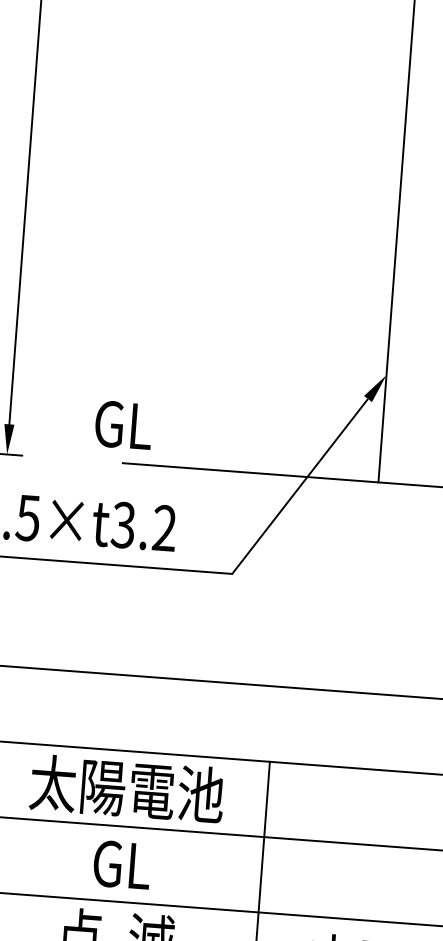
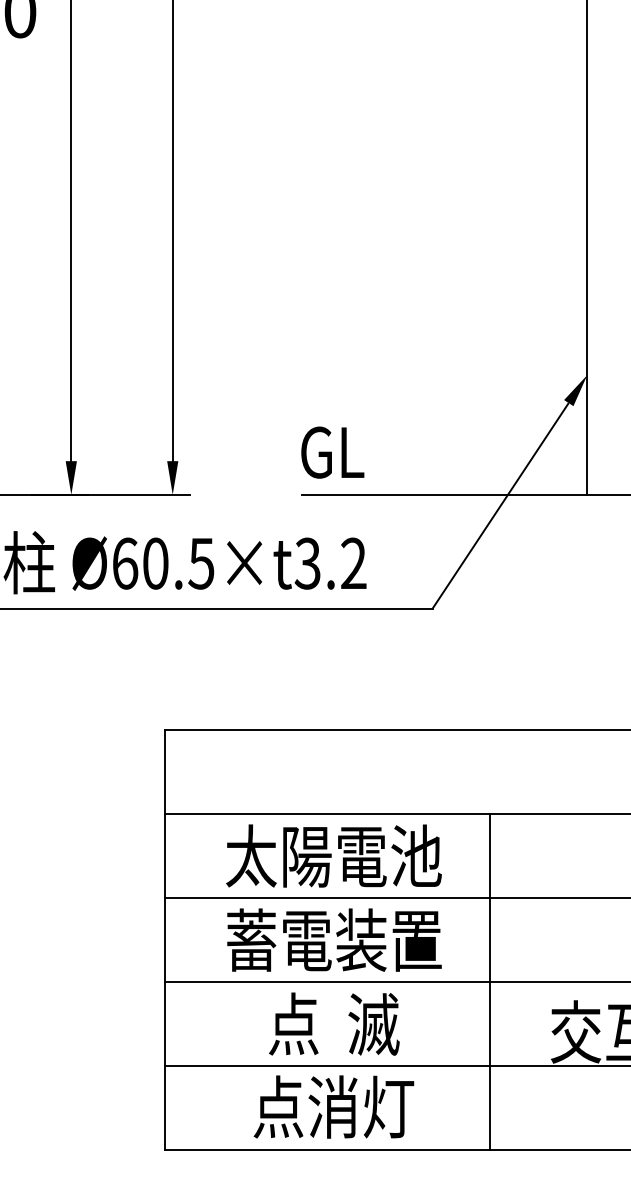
text: (123, 425) -> (332, 452), moved
text: (122, 863) -> (334, 939), GL -> 蓄電装置

